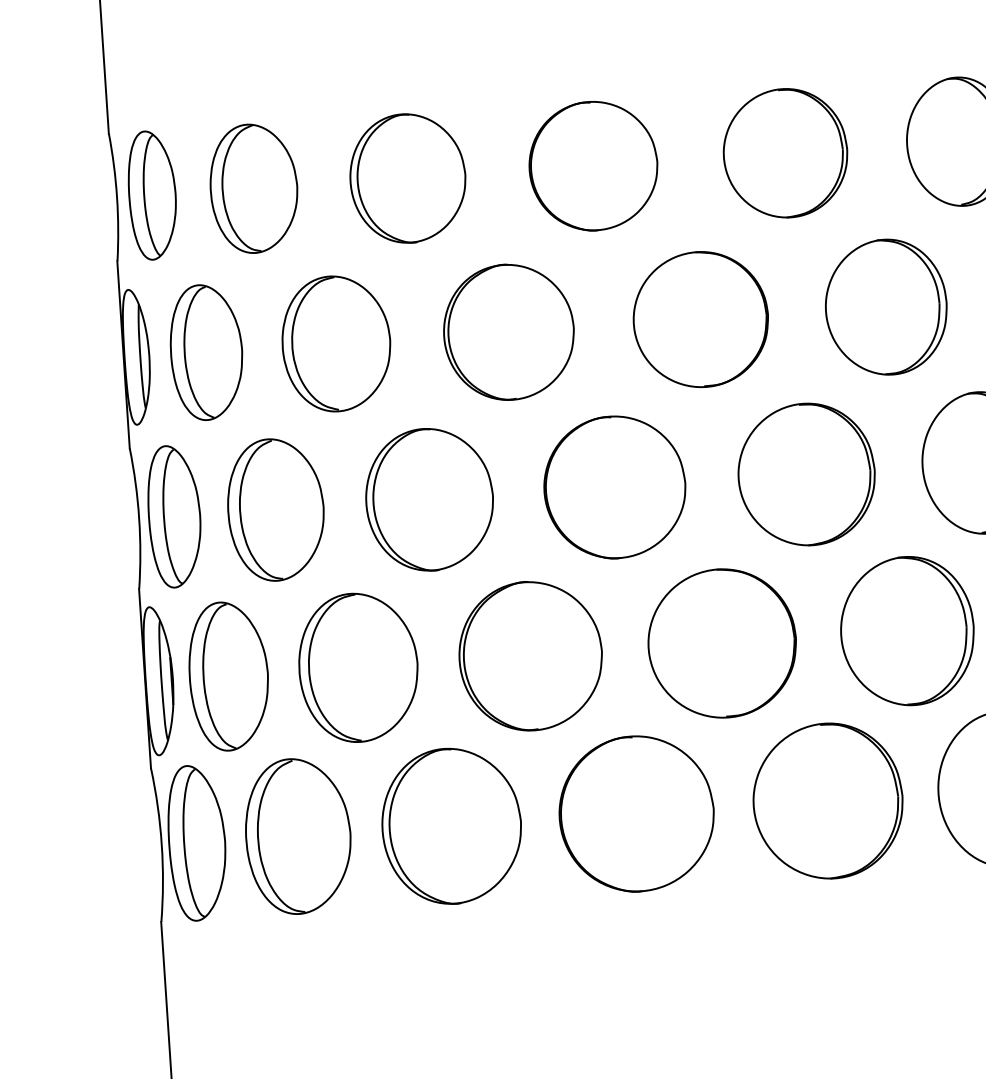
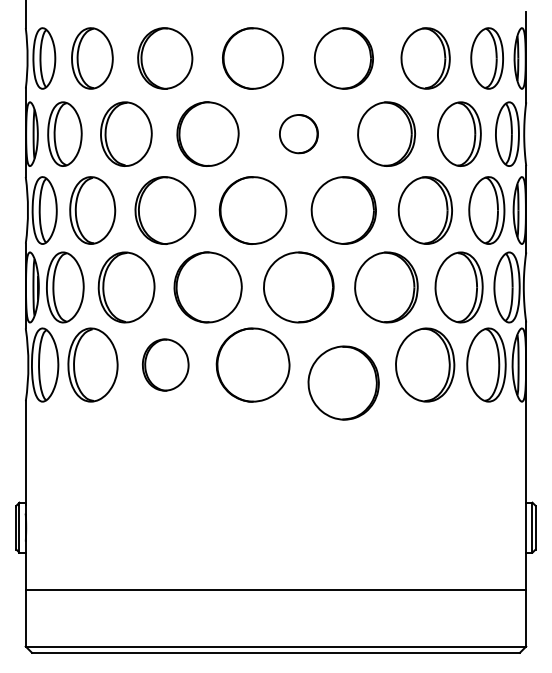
part: (700, 318) -> (298, 133), size x0.6
part: (827, 799) -> (343, 382), moved
part: (451, 824) -> (165, 364), size x0.7

